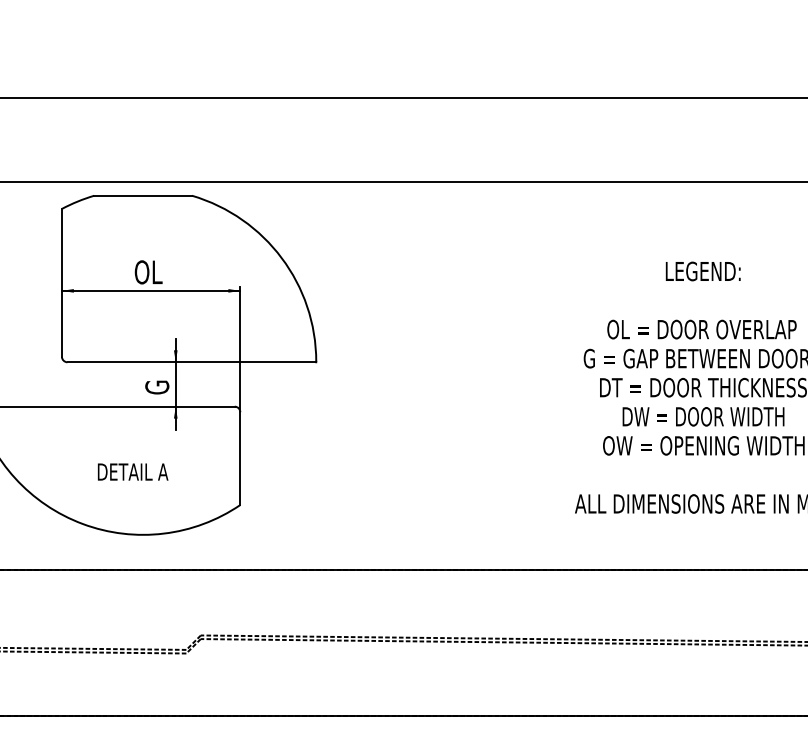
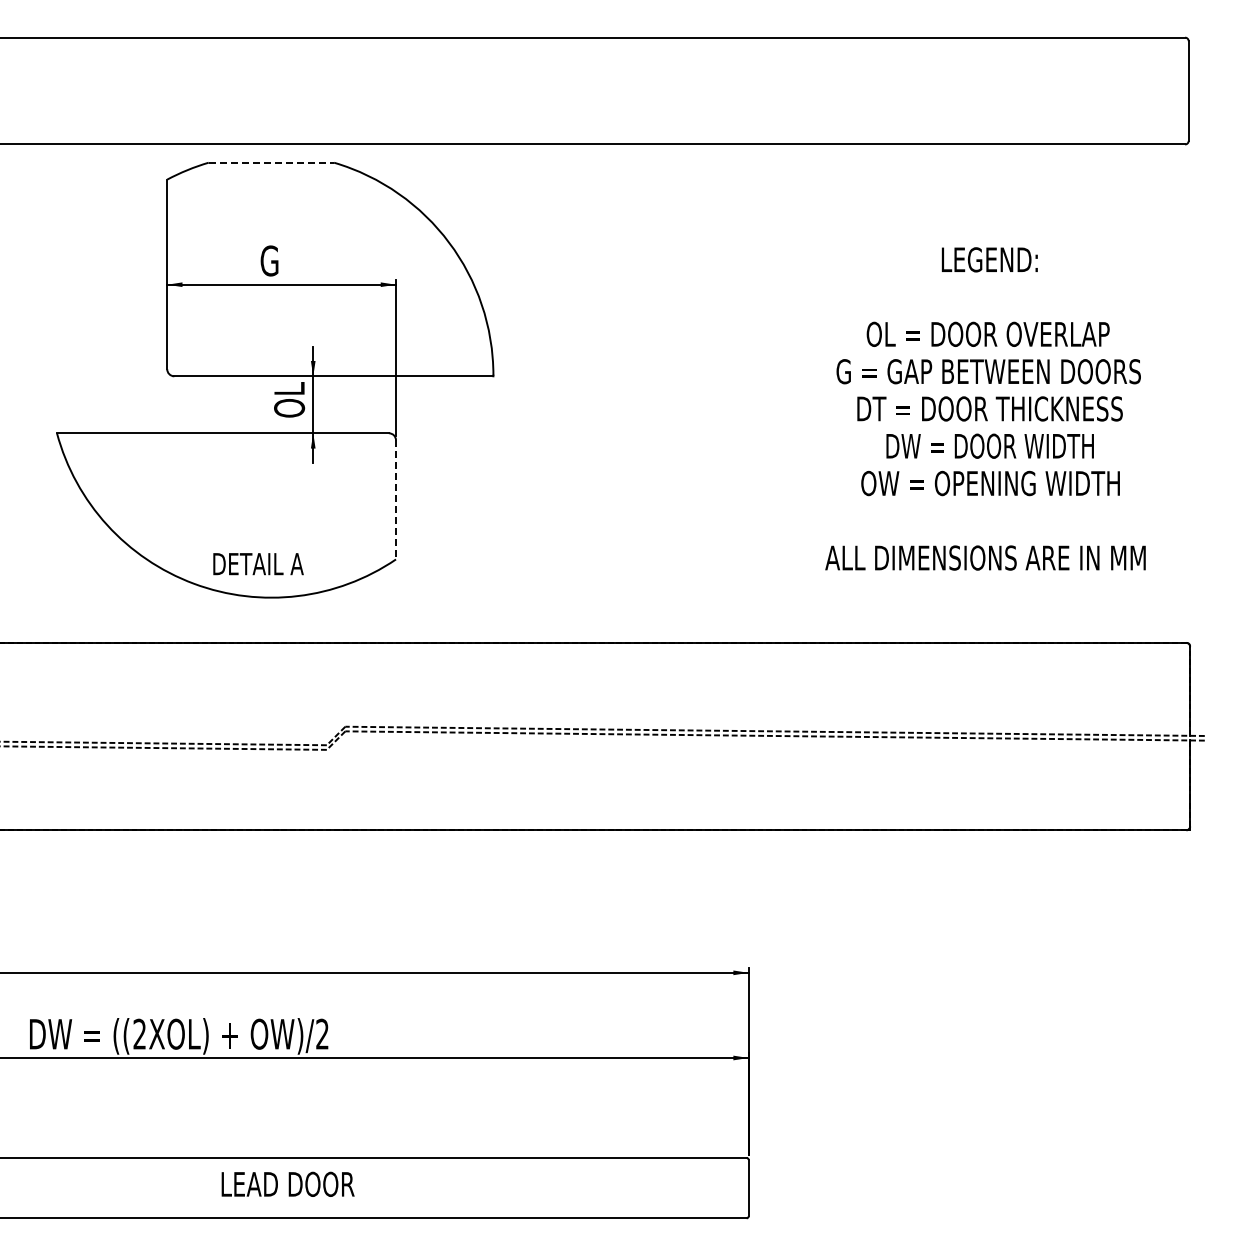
line: (143, 195) -> (271, 162), solid -> dashed
text: (150, 271) -> (280, 260), OL -> G
text: (157, 378) -> (289, 397), G -> OL
line: (240, 458) -> (396, 499), solid -> dashed
text: (133, 472) -> (258, 564), moved

